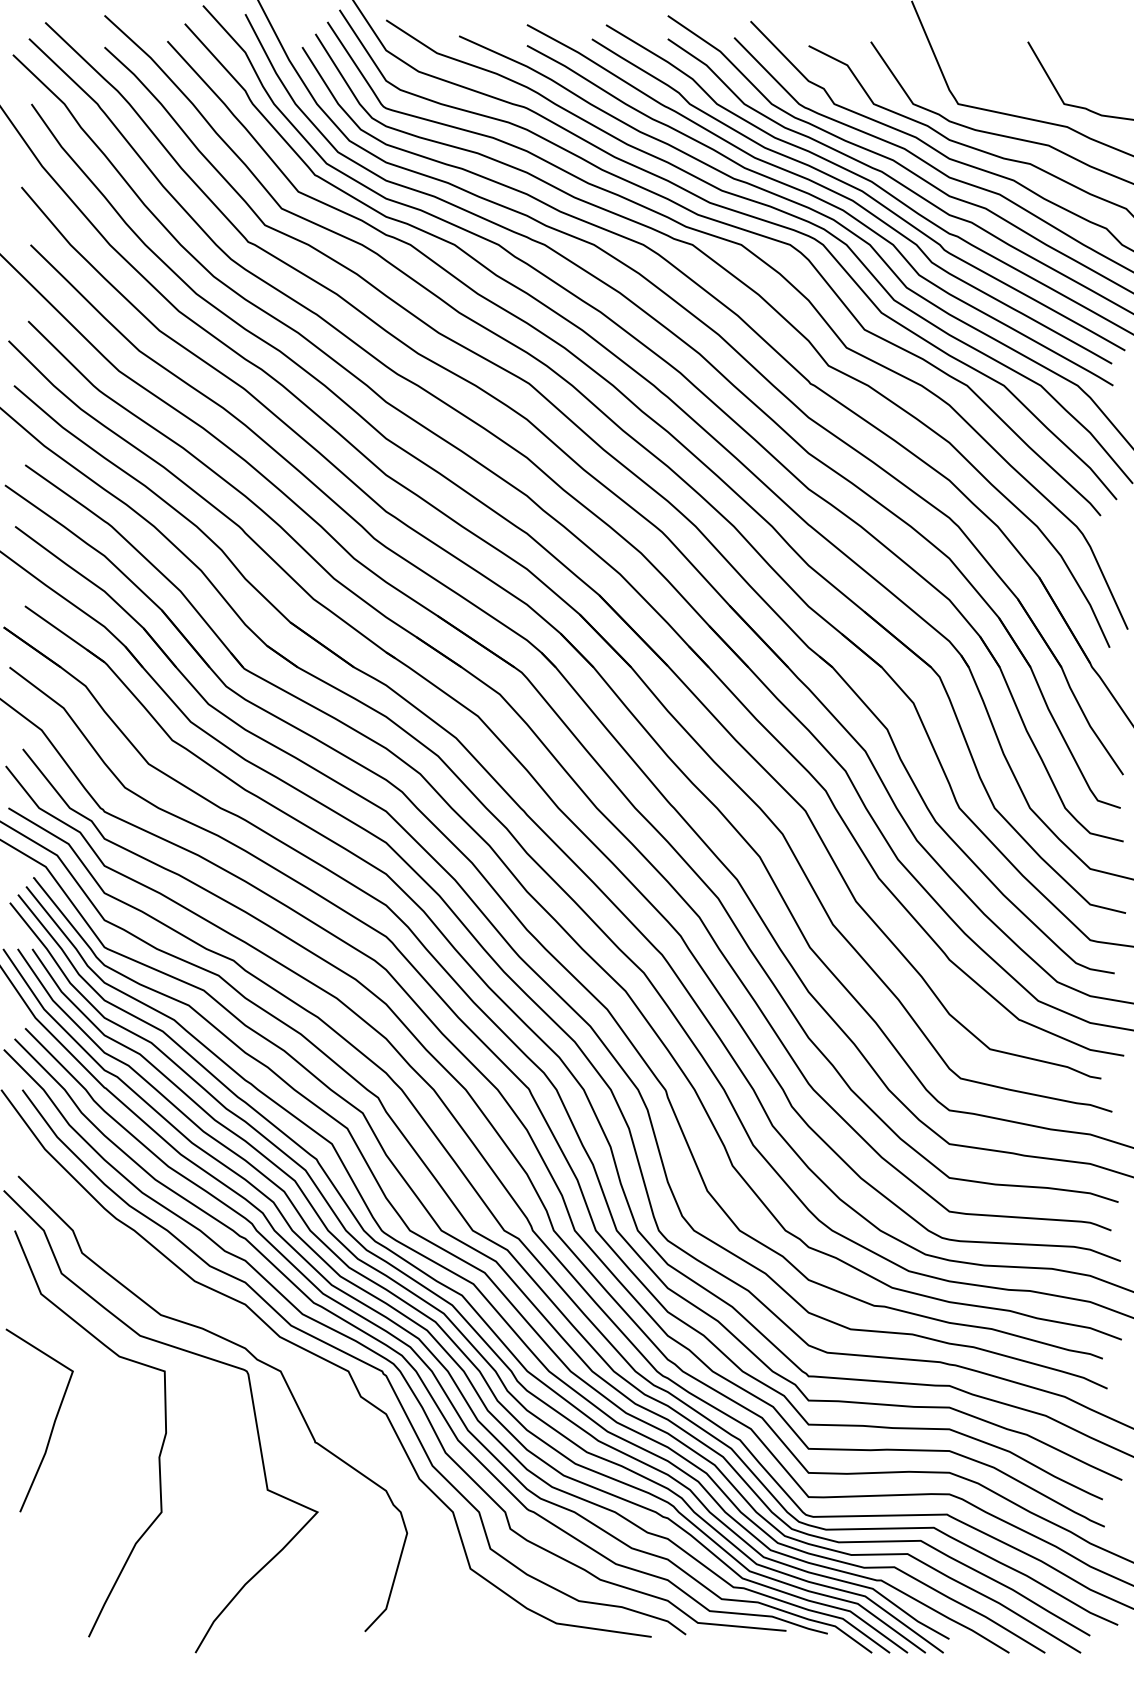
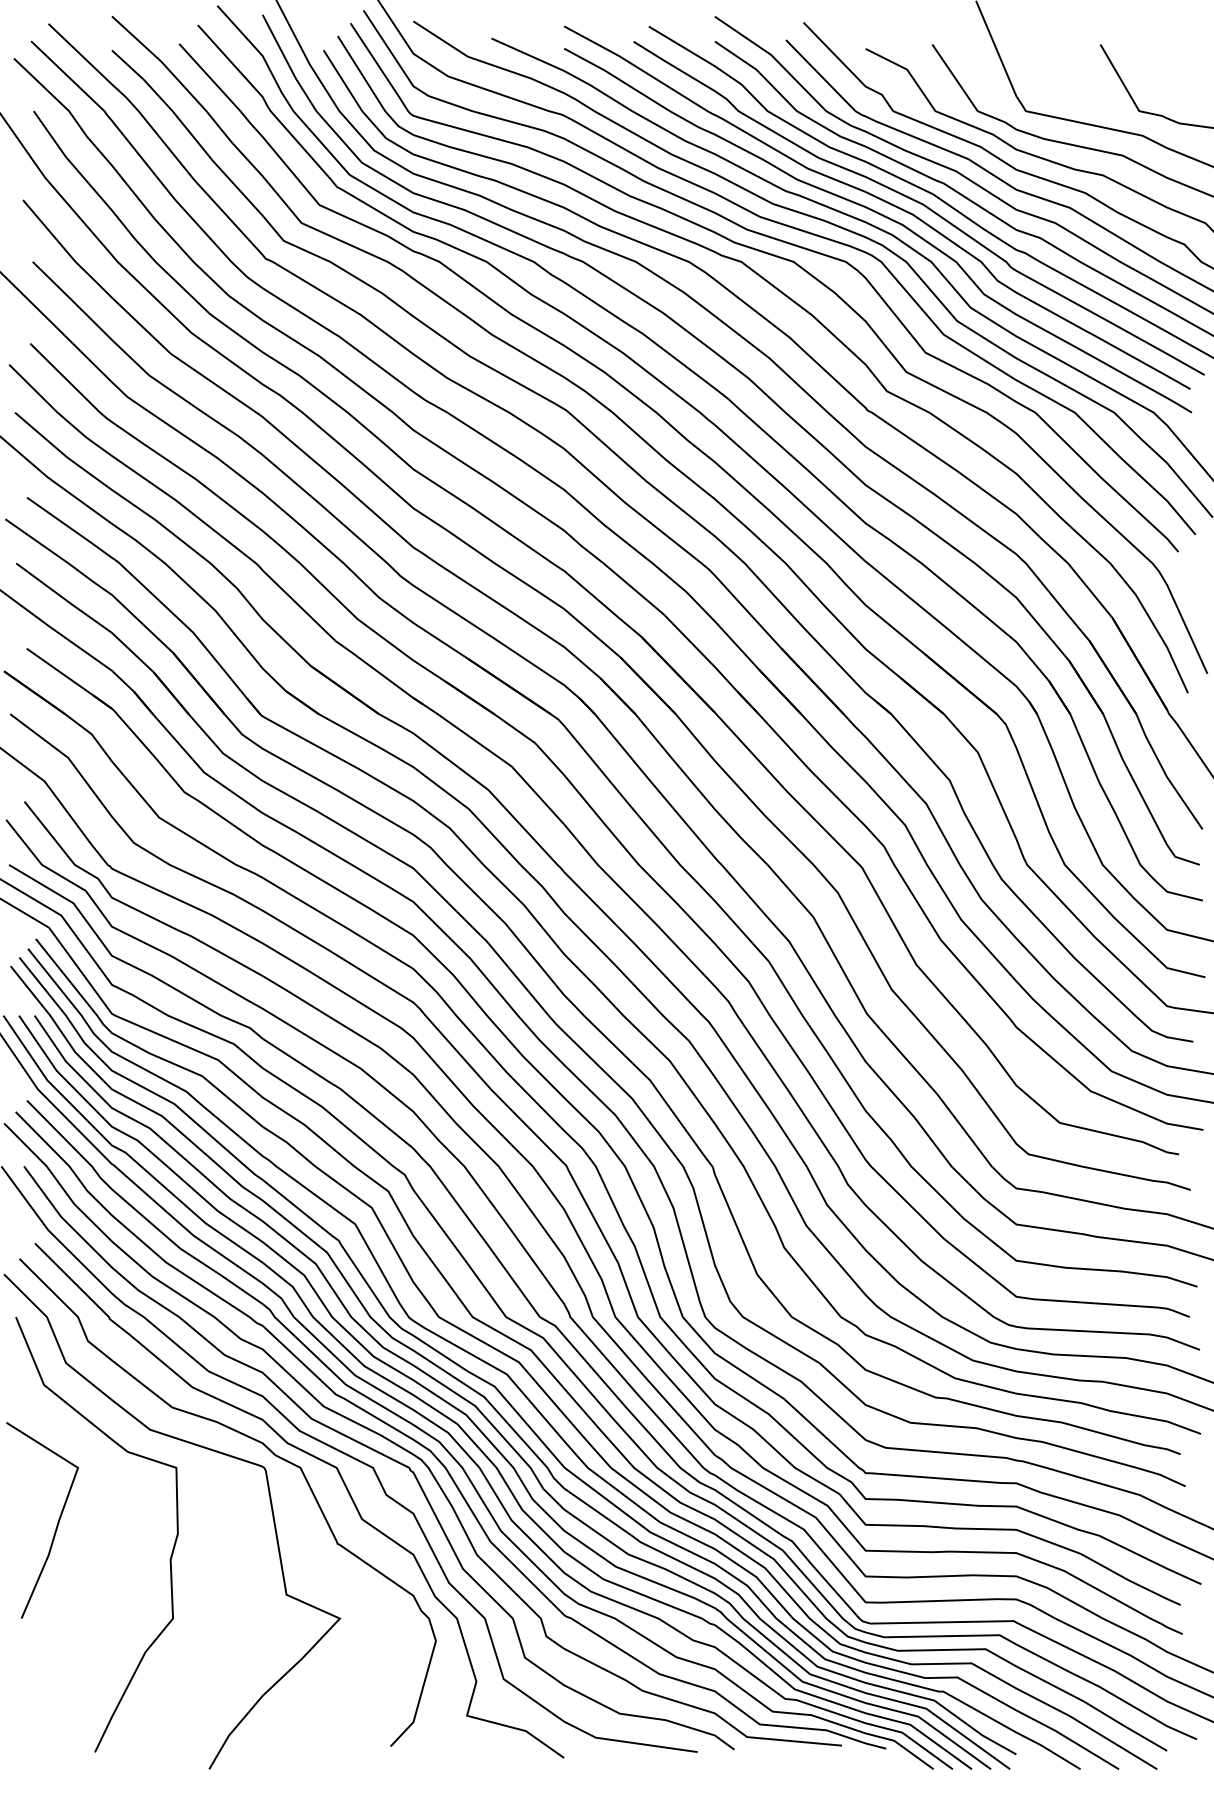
curve: (298, 1364) -> (319, 1460), added

